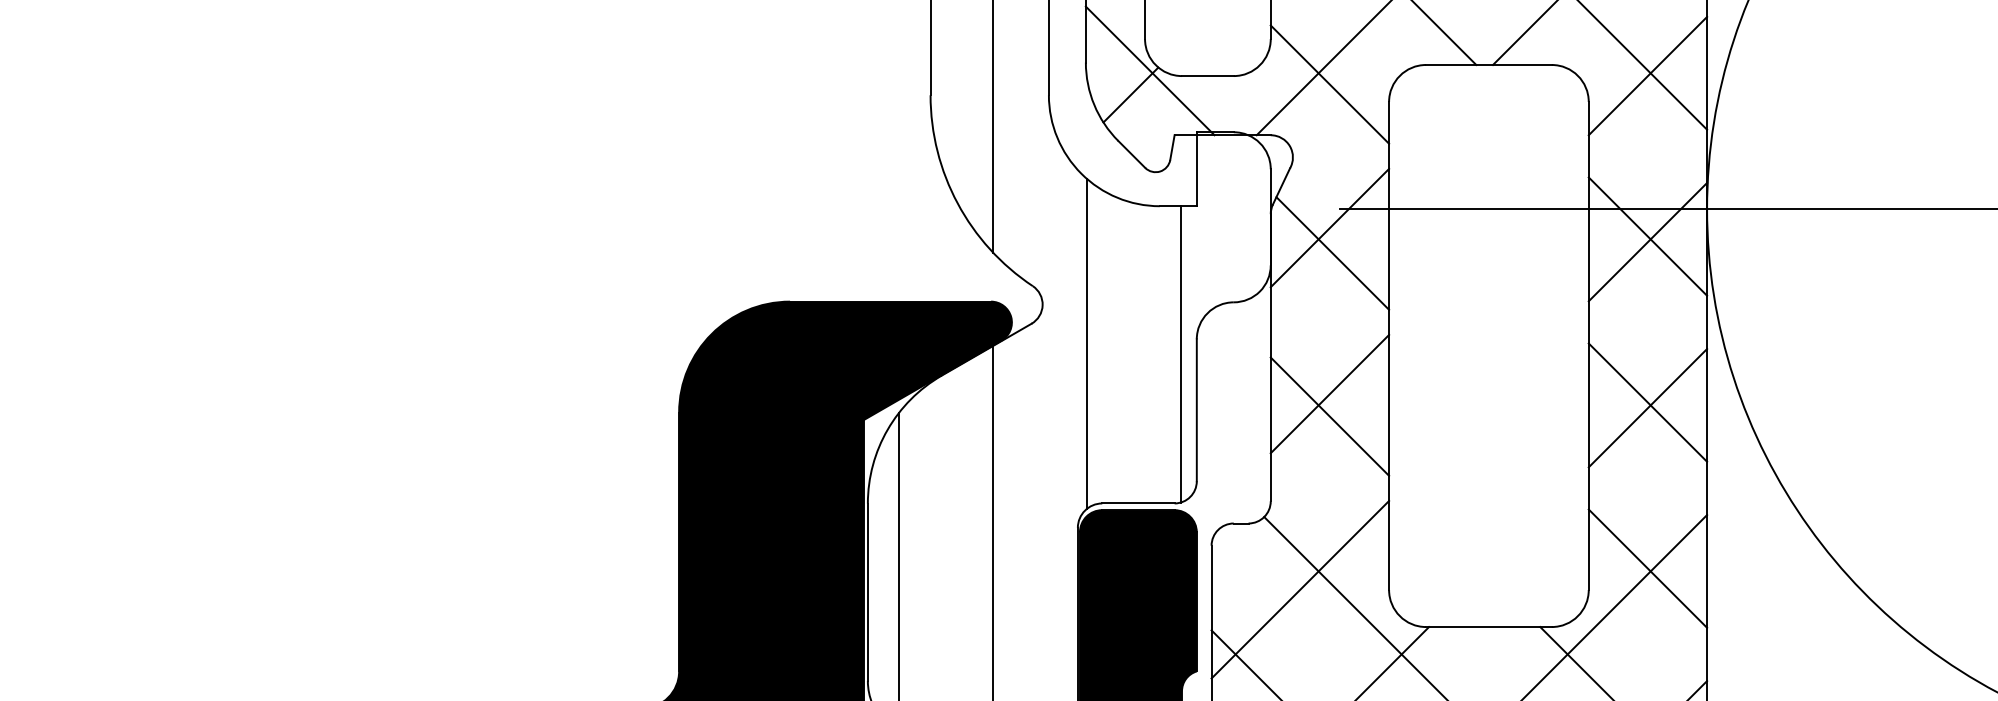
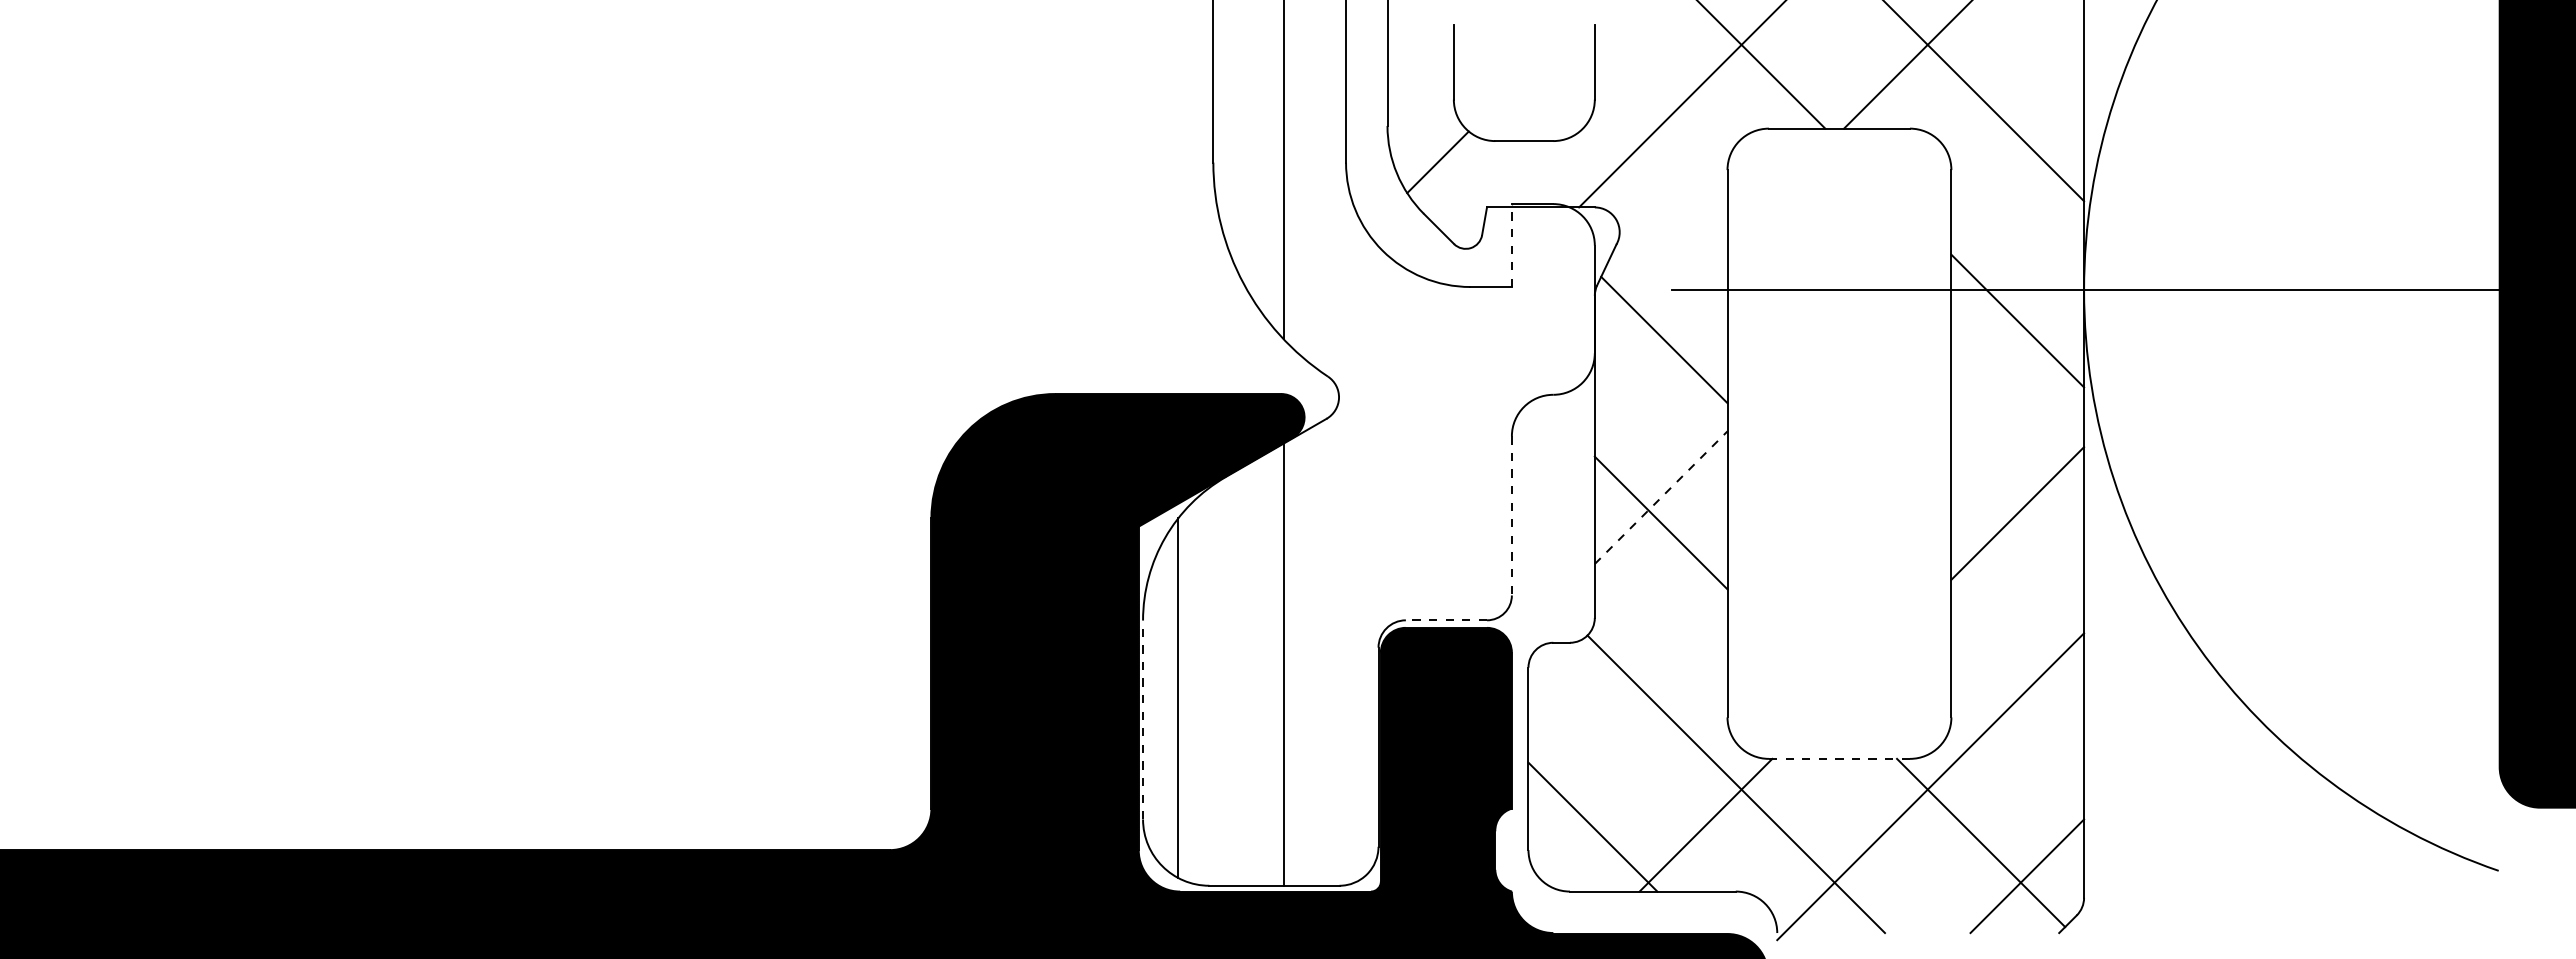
line: (1150, 71) -> (1459, 135), removed
line: (1647, 75) -> (2017, 140), removed
line: (1329, 84) -> (1660, 150), removed
line: (1196, 169) -> (1511, 245), solid -> dashed
line: (1329, 228) -> (1660, 311), removed
line: (1647, 241) -> (2017, 326), removed
line: (1086, 343) -> (1388, 441), removed
line: (1181, 354) -> (1494, 453), removed
line: (1330, 393) -> (1661, 497), solid -> dashed
line: (1647, 401) -> (2017, 506), removed
line: (1196, 409) -> (1511, 515), solid -> dashed
line: (1138, 503) -> (1446, 620), solid -> dashed
line: (1647, 568) -> (2017, 693), removed
line: (1299, 589) -> (1627, 716), removed
line: (868, 591) -> (1143, 719), solid -> dashed
line: (1488, 626) -> (1839, 758), solid -> dashed

